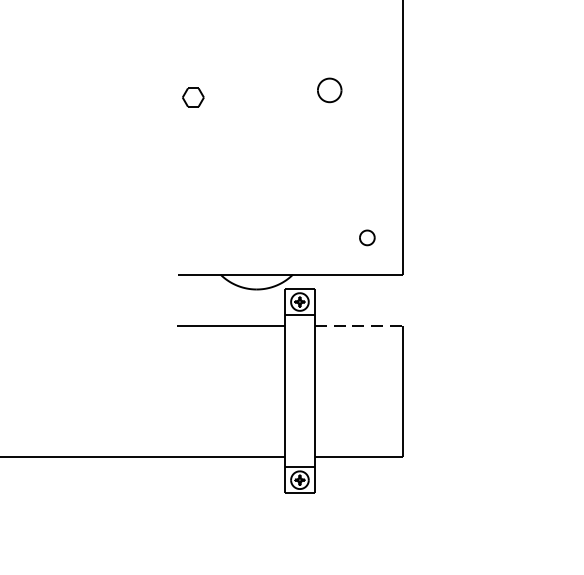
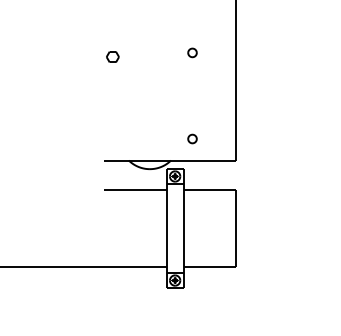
part: (329, 89) -> (192, 52), size x0.62
part: (367, 236) -> (192, 138), moved
line: (358, 326) -> (209, 190), dashed -> solid

